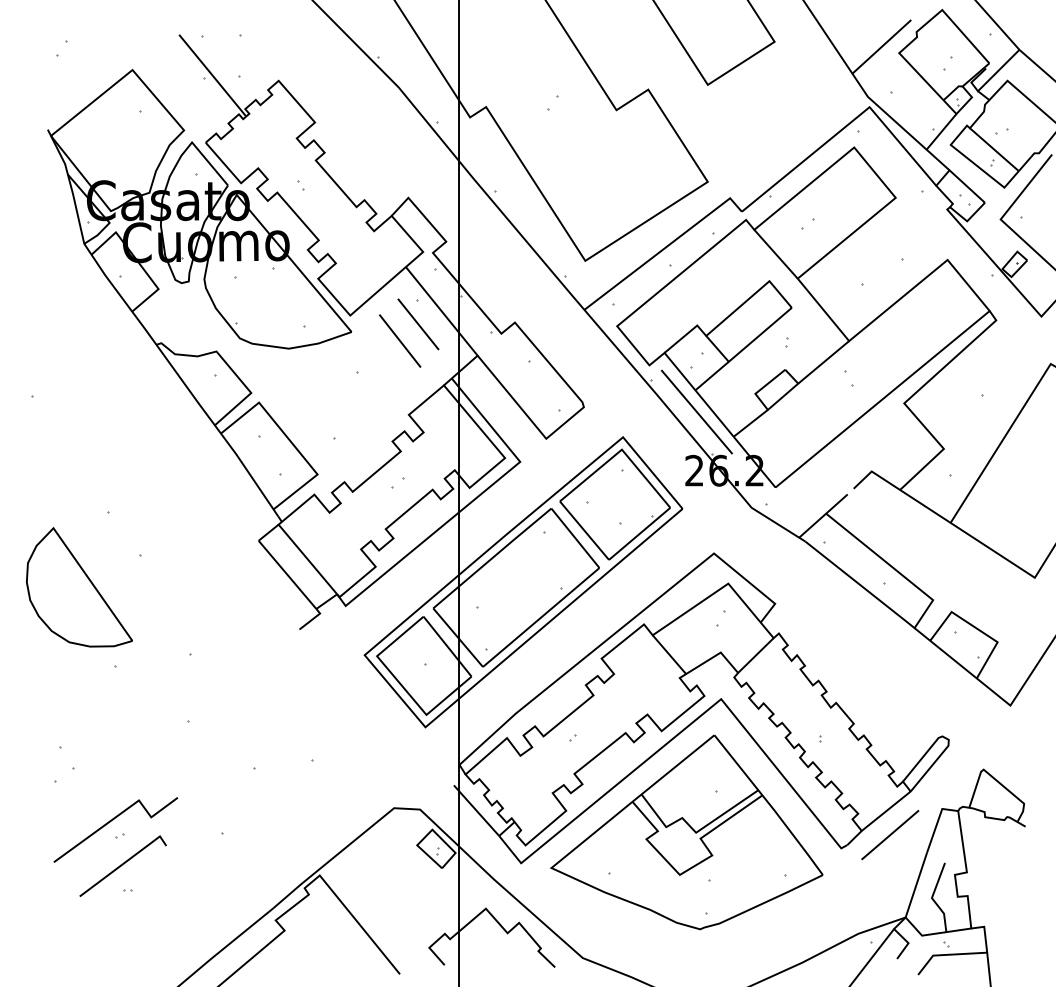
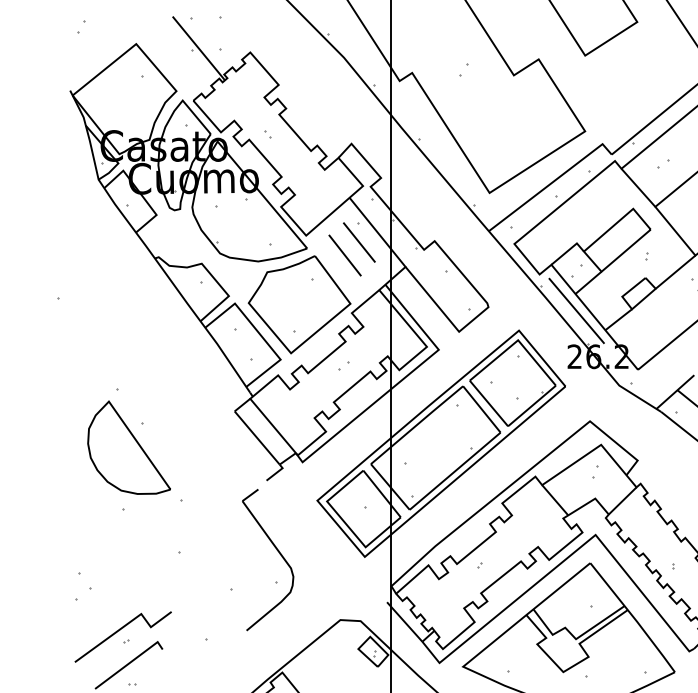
part: (341, 404) -> (299, 305), added
part: (79, 587) -> (129, 447), moved
part: (314, 721) -> (278, 552), added

